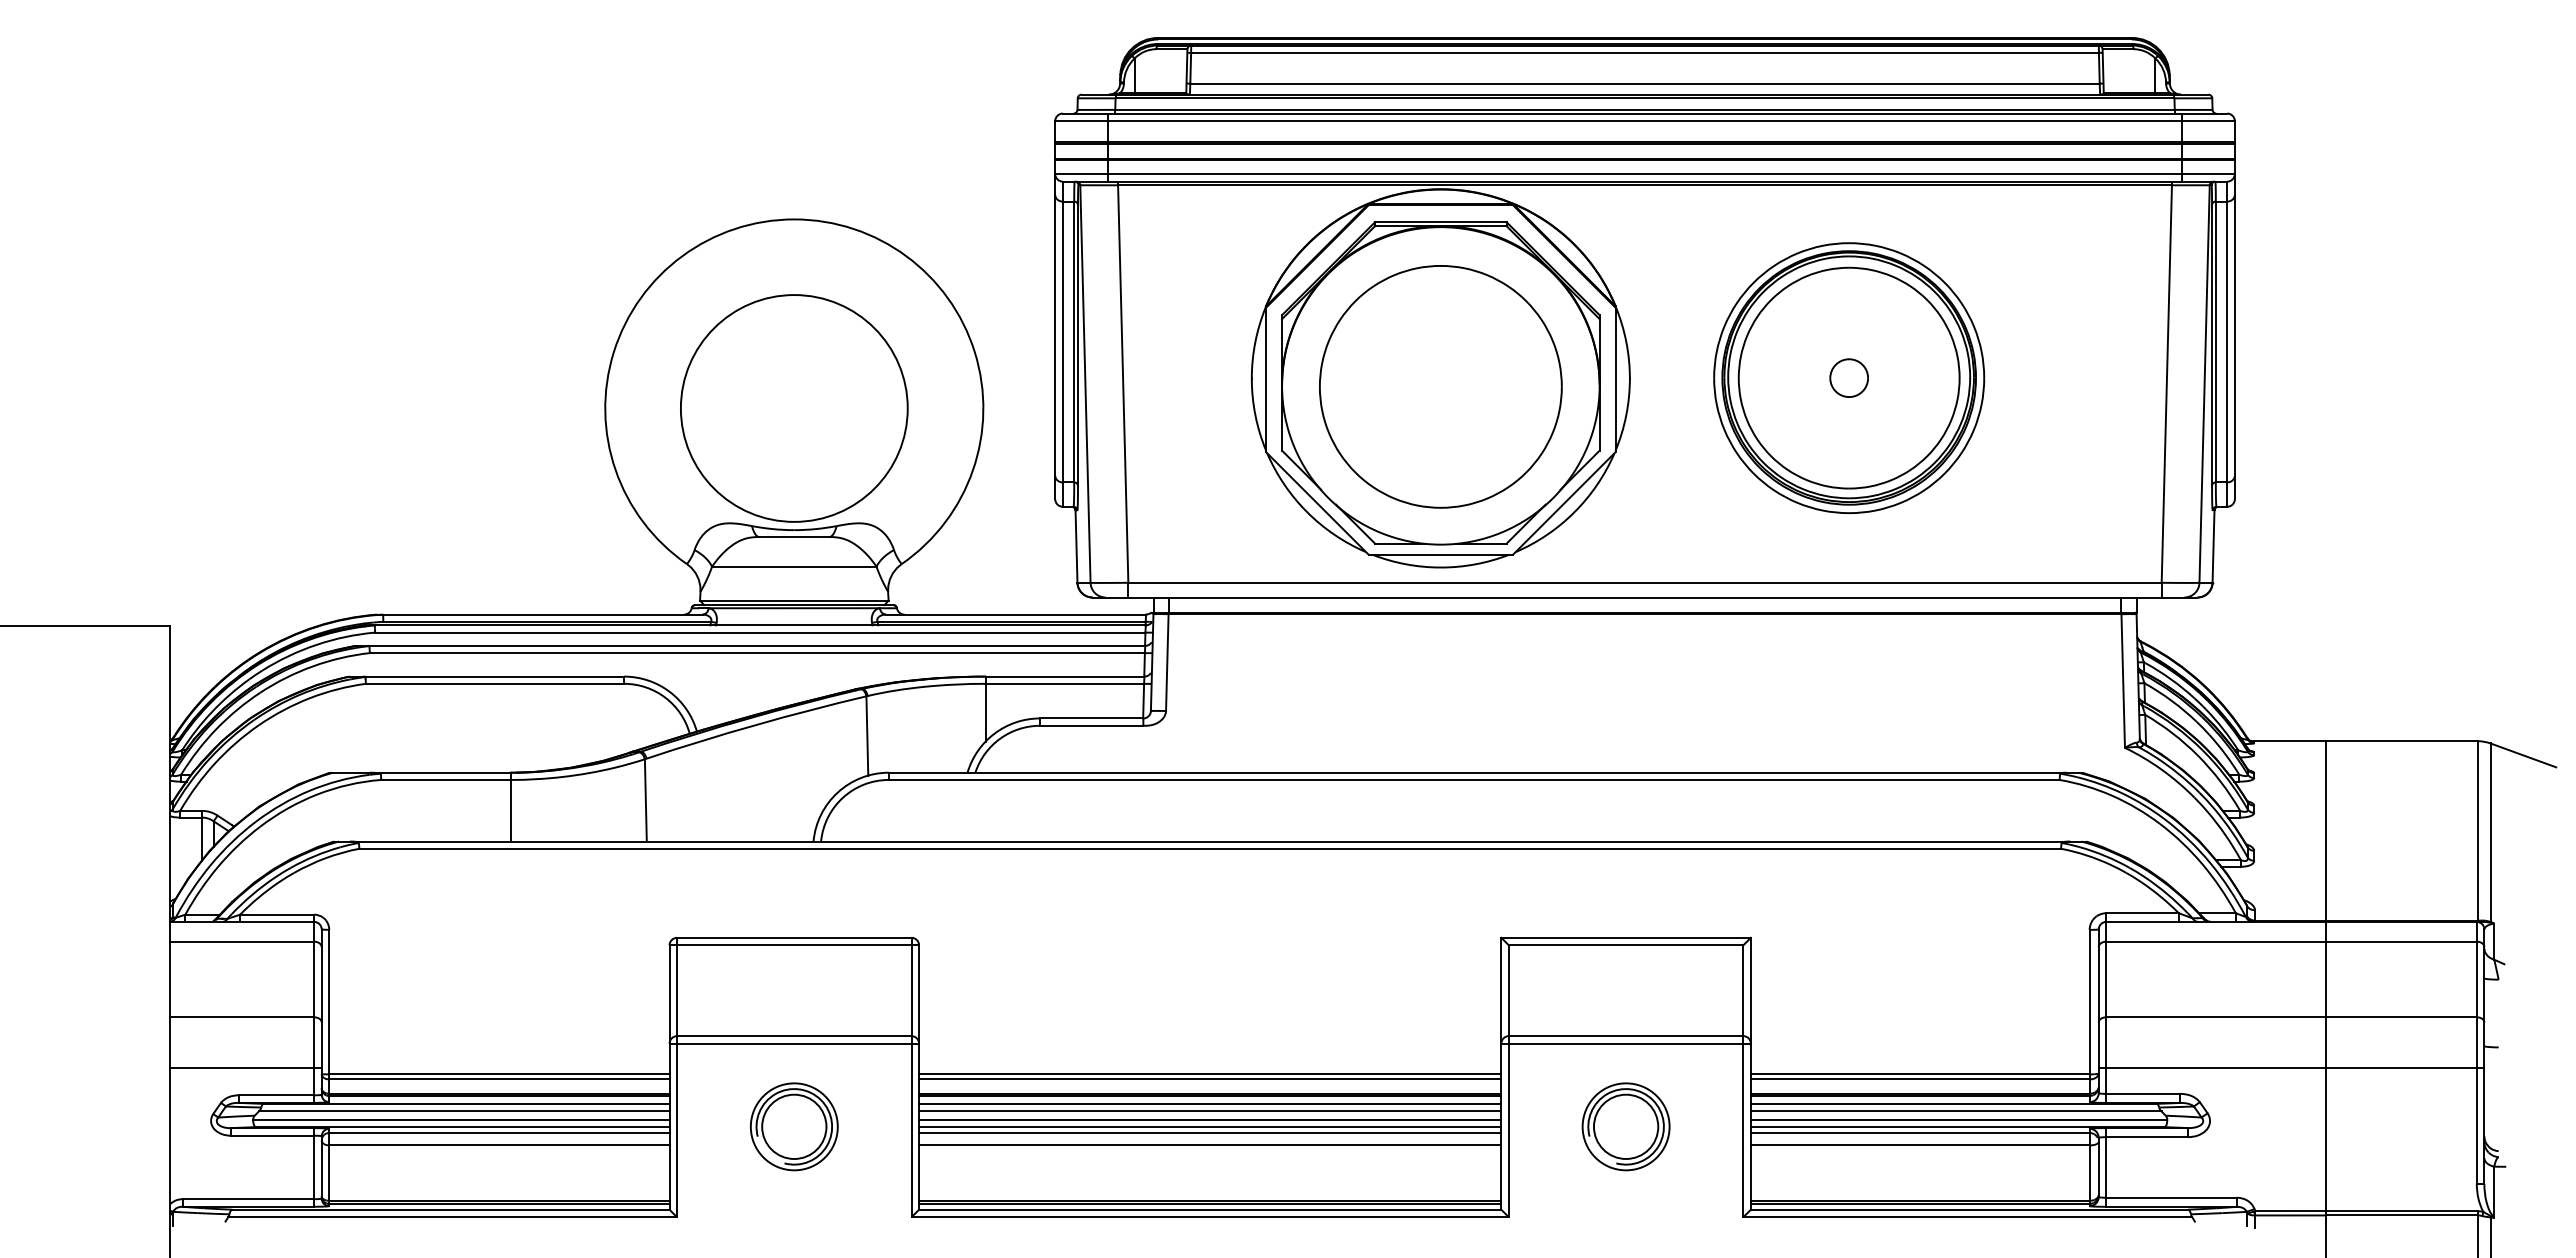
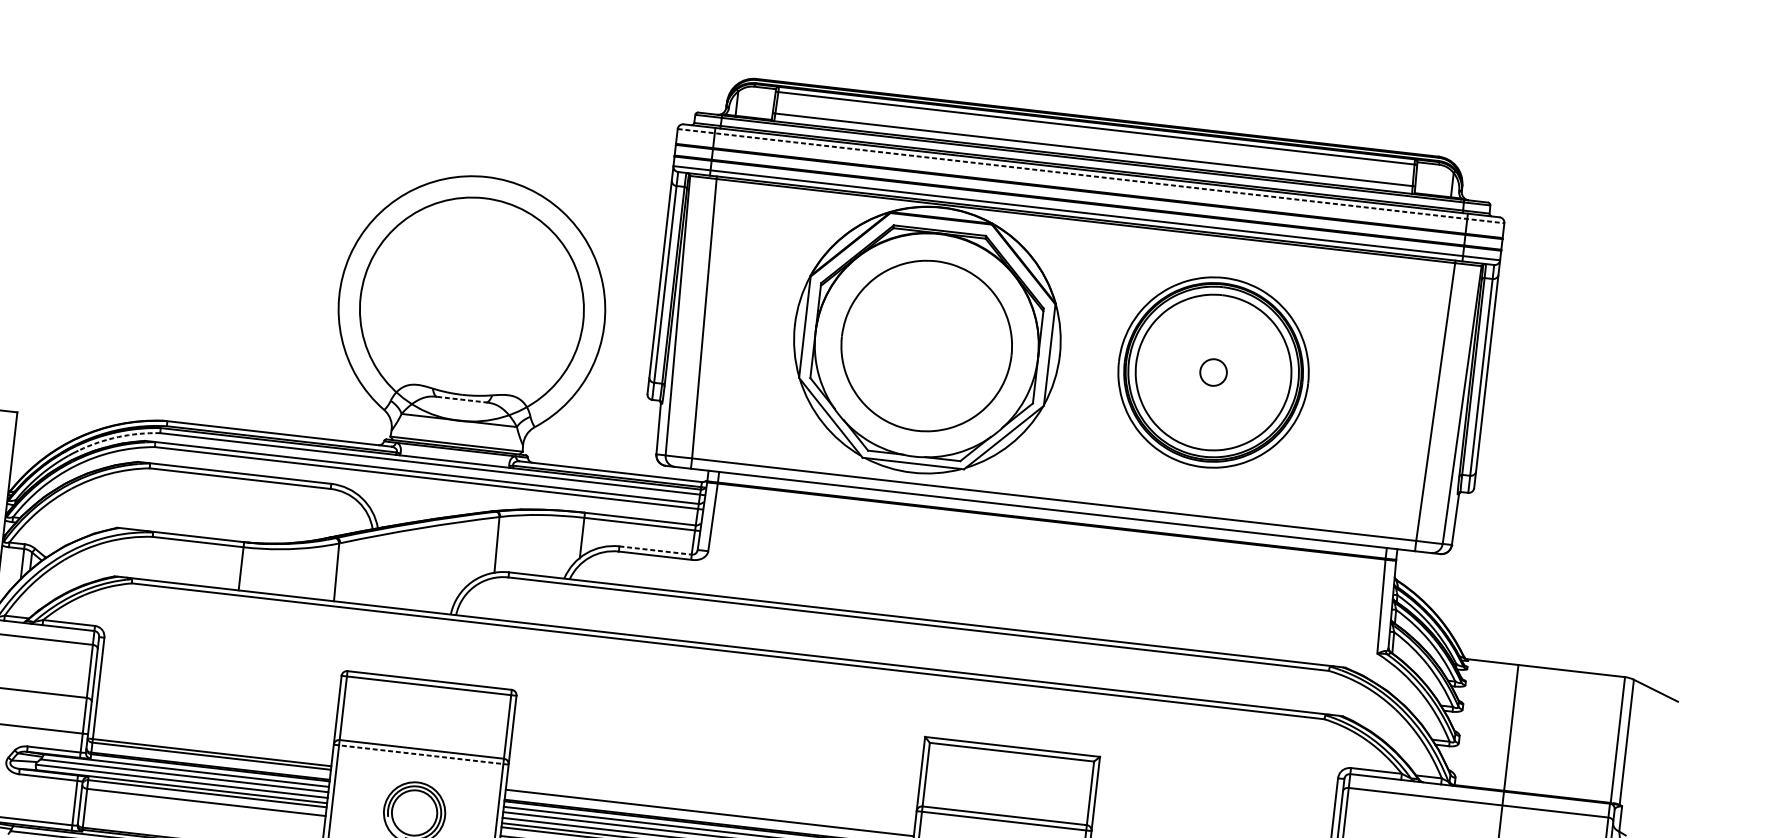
line: (1645, 121) -> (1091, 176), solid -> dashed
circle: (793, 408) -> (471, 309), size x1.4
line: (794, 537) -> (461, 400), solid -> dashed
arc: (316, 644) -> (118, 436), solid -> dashed
line: (1091, 718) -> (655, 550), solid -> dashed
line: (794, 1043) -> (421, 754), solid -> dashed
line: (1210, 1074) -> (710, 809), removed

